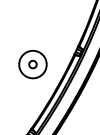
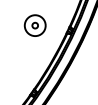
part: (31, 64) -> (34, 25), moved

